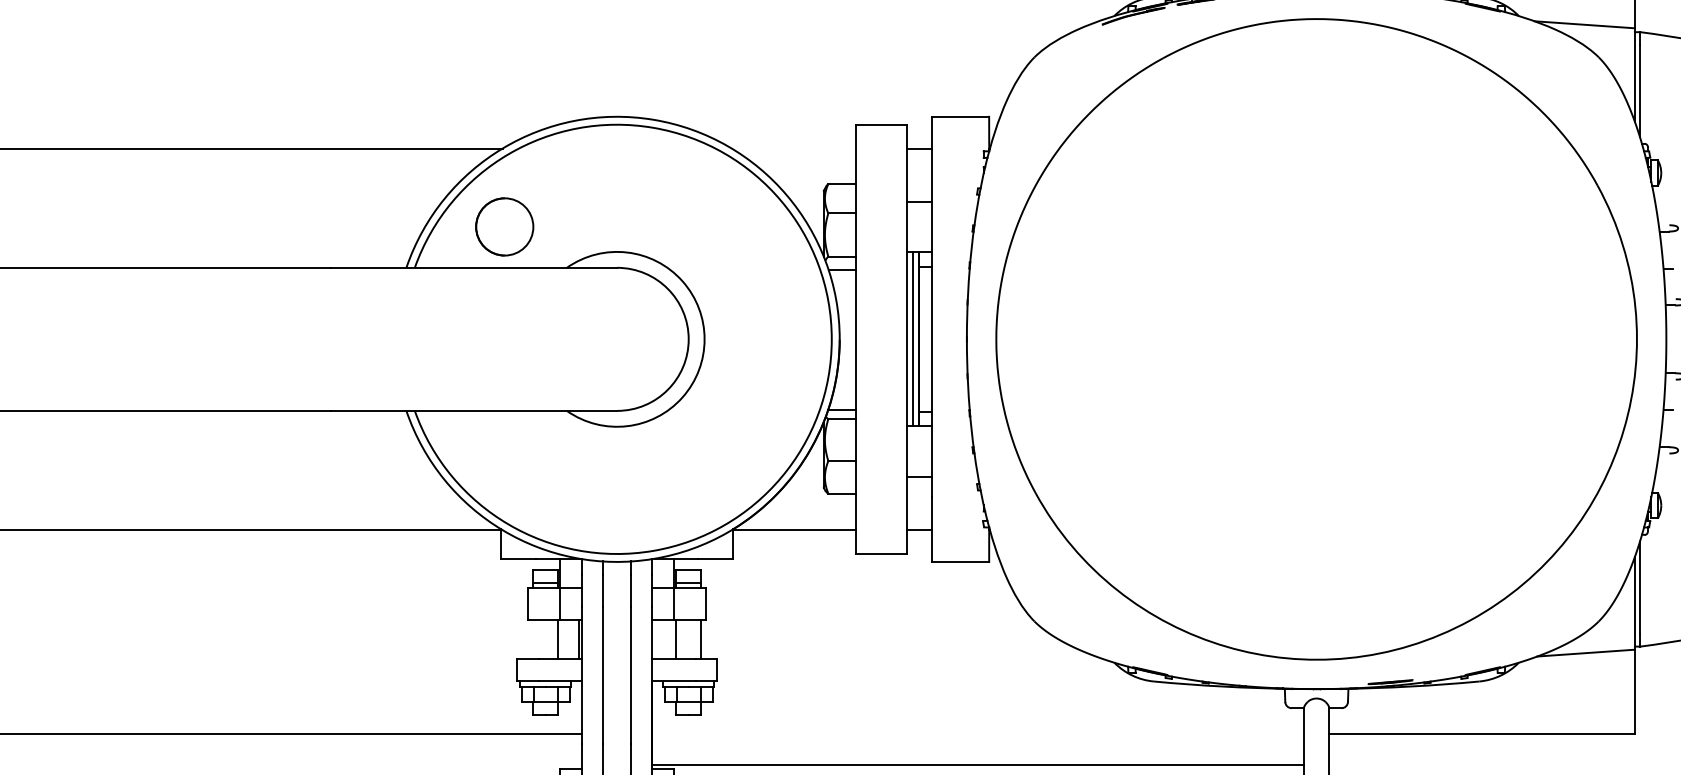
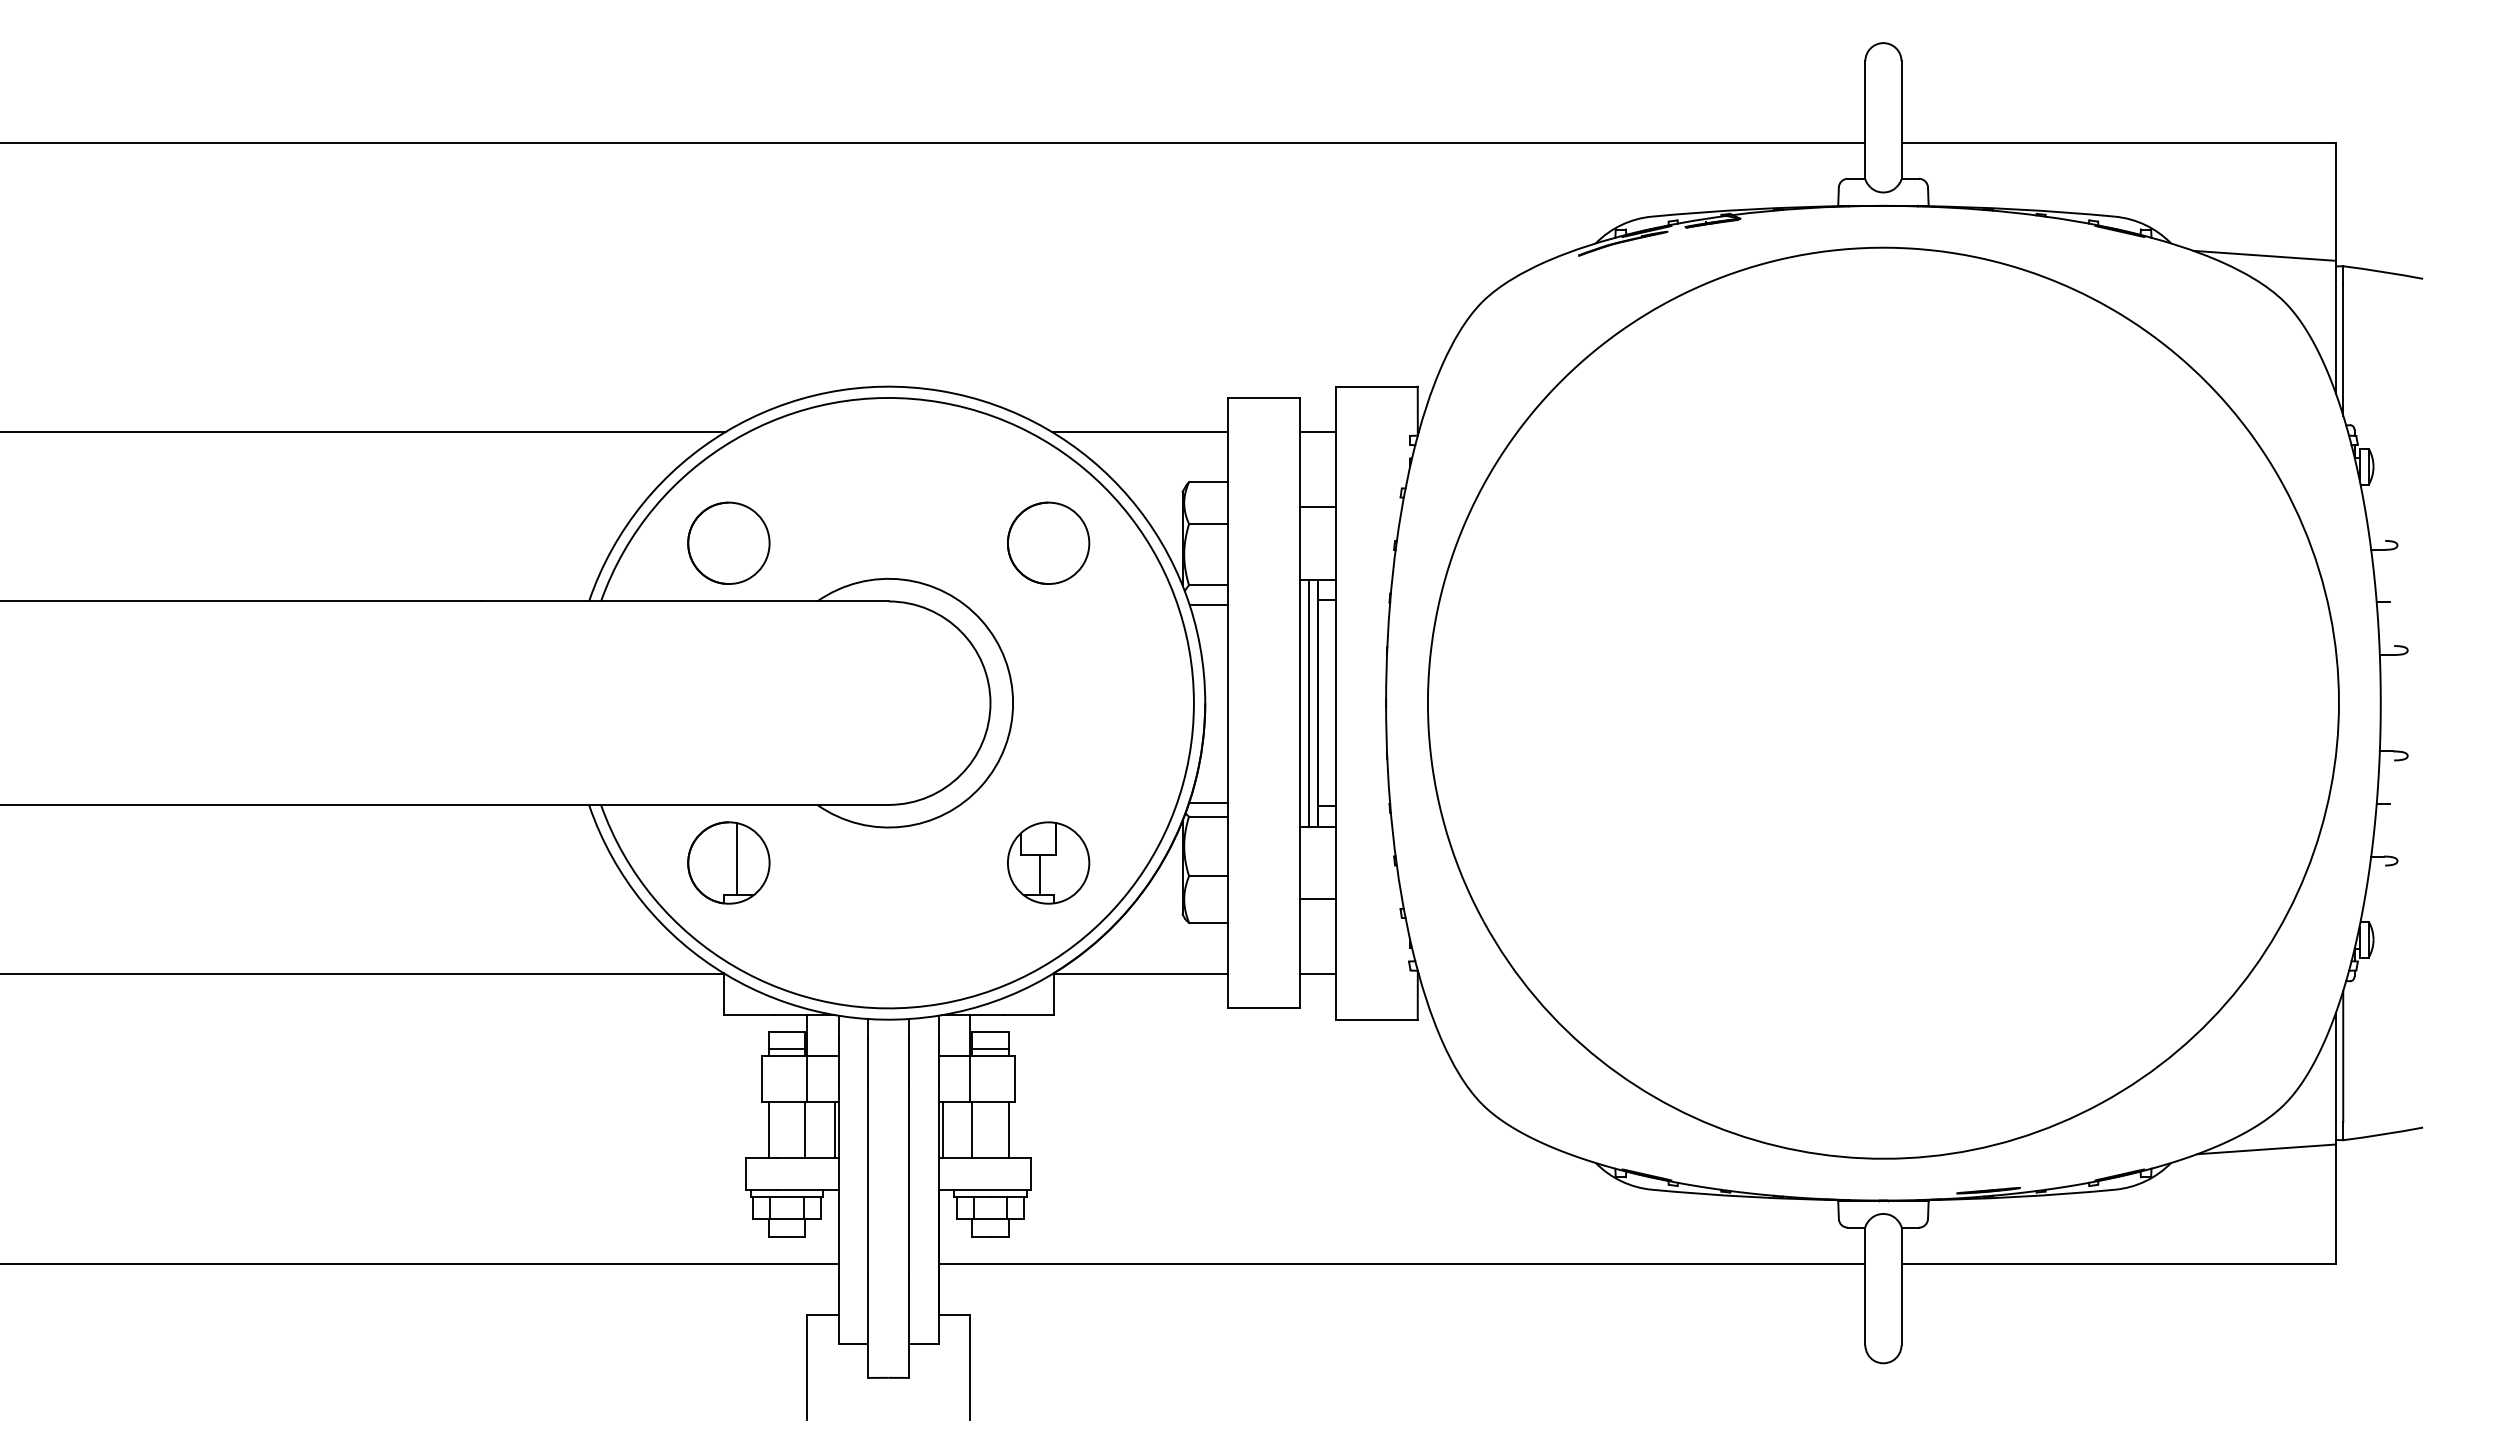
line: (793, 148) -> (1139, 431), added
circle: (729, 226) -> (1048, 542), added
part: (504, 451) -> (728, 862), added
part: (729, 451) -> (1048, 862), added
line: (532, 639) -> (768, 1129), added
line: (654, 639) -> (942, 1129), added
line: (977, 765) -> (1401, 1263), moved

